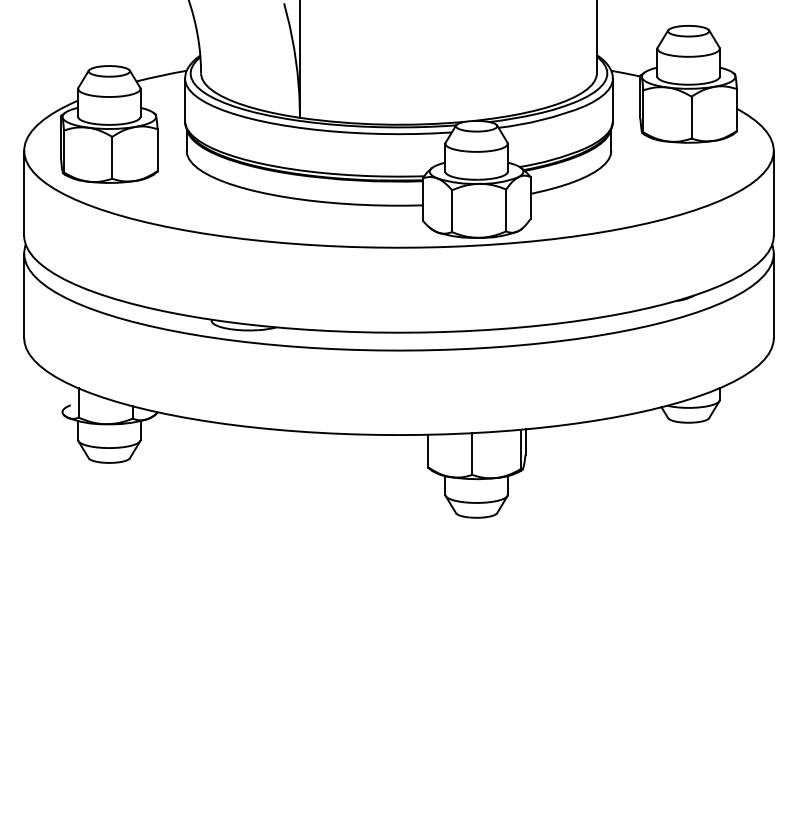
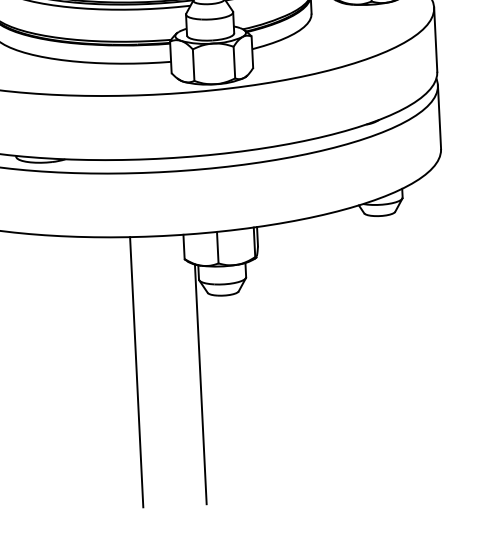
line: (357, 613) -> (137, 372), added
line: (440, 633) -> (200, 384), added

